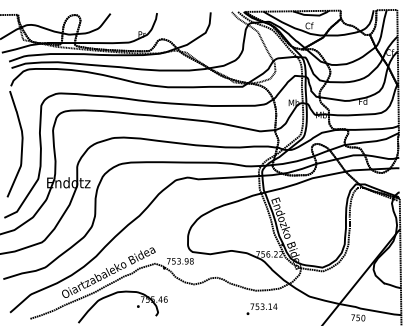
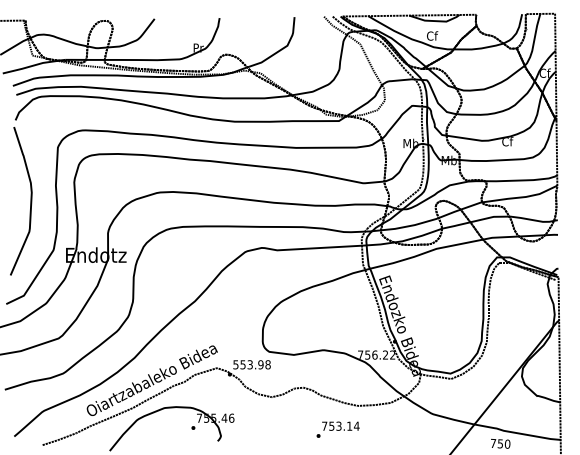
text: (363, 101) -> (507, 141), Fd -> Cf
text: (168, 261) -> (235, 364), 753.98 -> 553.98
text: (261, 309) -> (337, 429), moved

